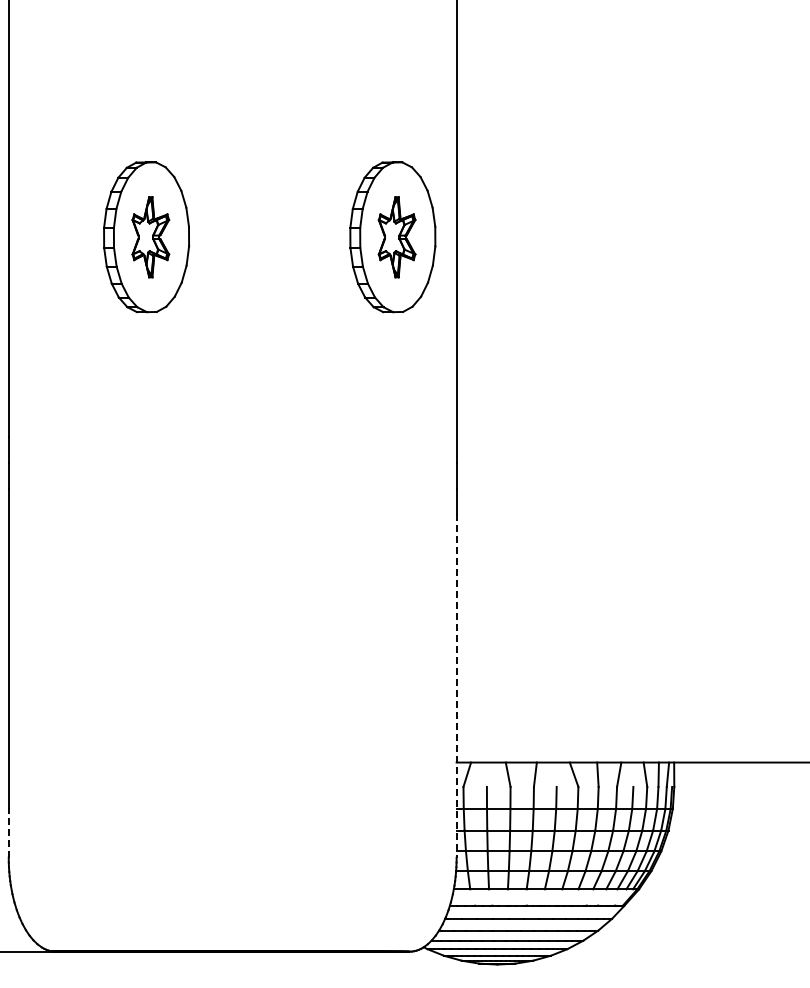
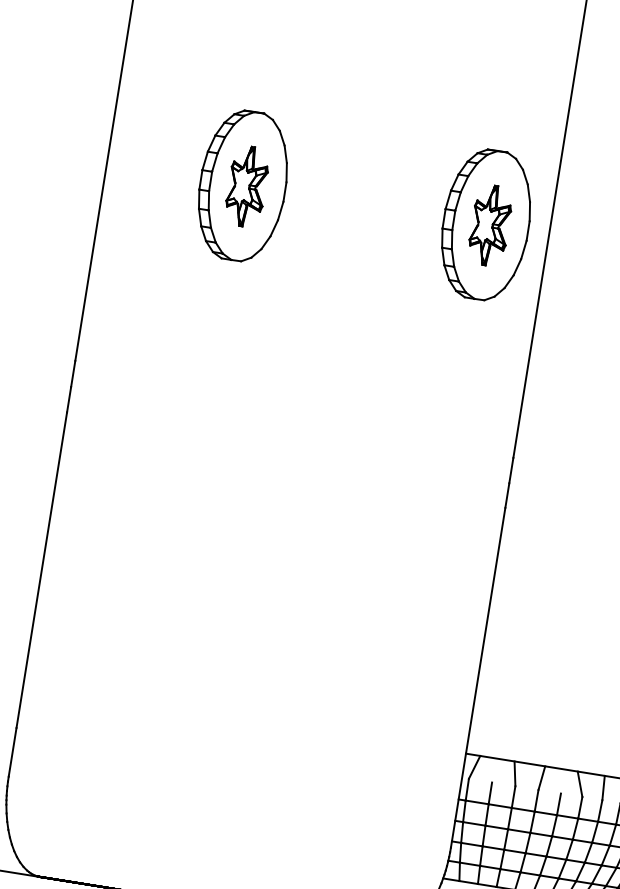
line: (456, 686) -> (477, 678), dashed -> solid
line: (8, 832) -> (12, 751), dashed -> solid

